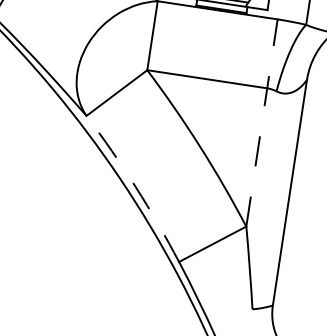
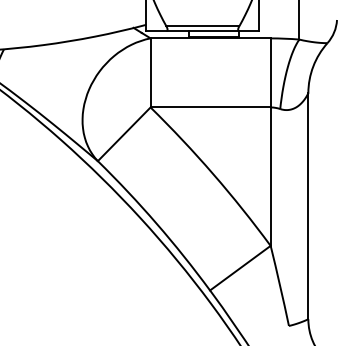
line: (261, 123) -> (270, 142), dashed -> solid
arc: (135, 186) -> (156, 223), dashed -> solid

